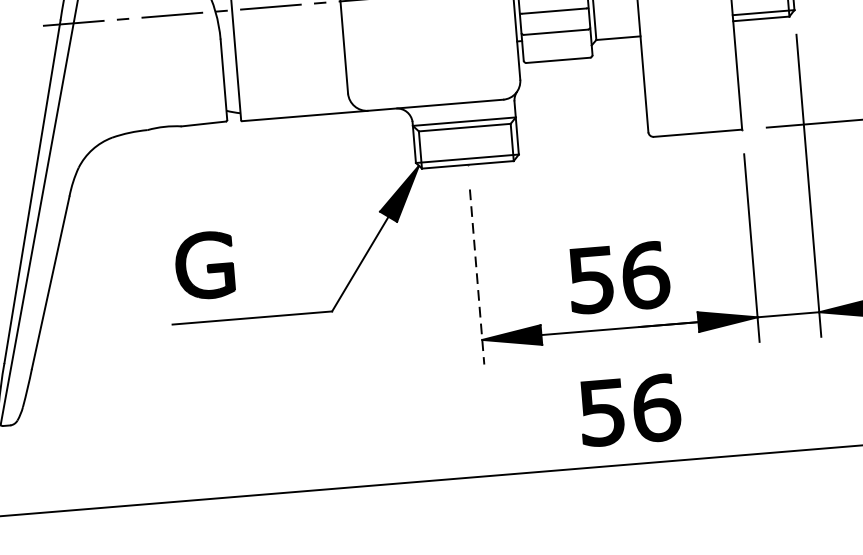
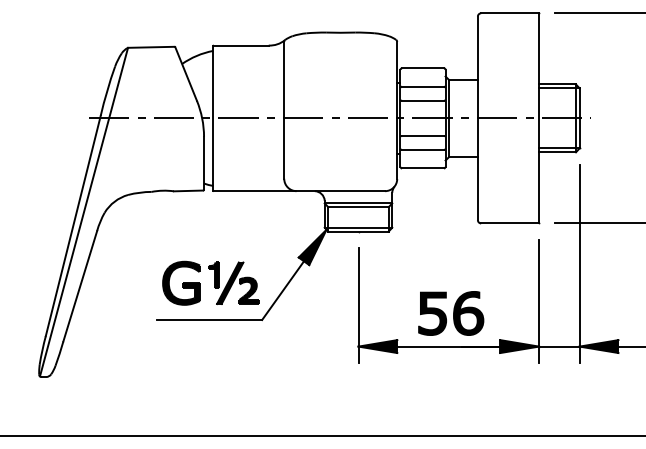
part: (283, 259) -> (233, 283), added
line: (477, 277) -> (358, 305), dashed -> solid
part: (630, 410) -> (451, 400), removed

